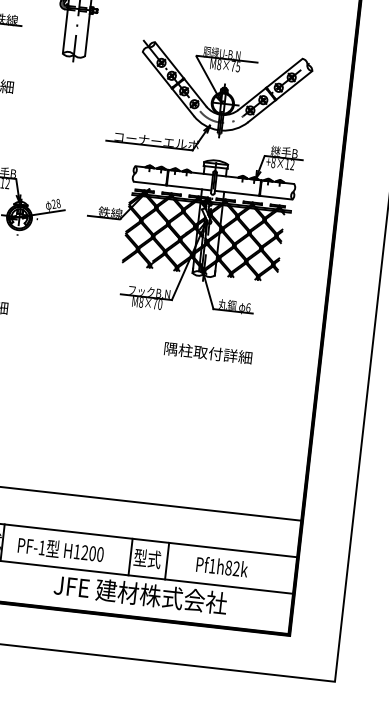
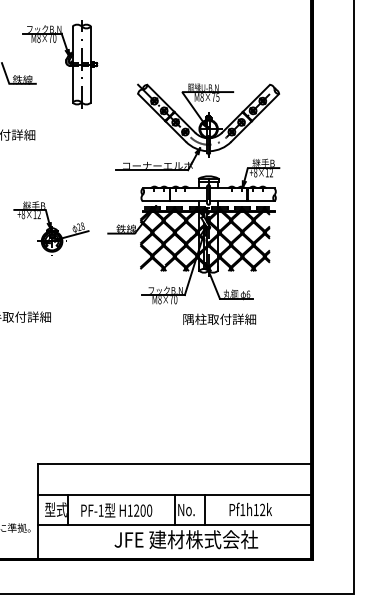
text: (208, 352) -> (219, 318), moved
text: (147, 558) -> (188, 509), 型式 -> No.
text: (227, 567) -> (255, 509), Pf1h82k -> Pf1h12k

